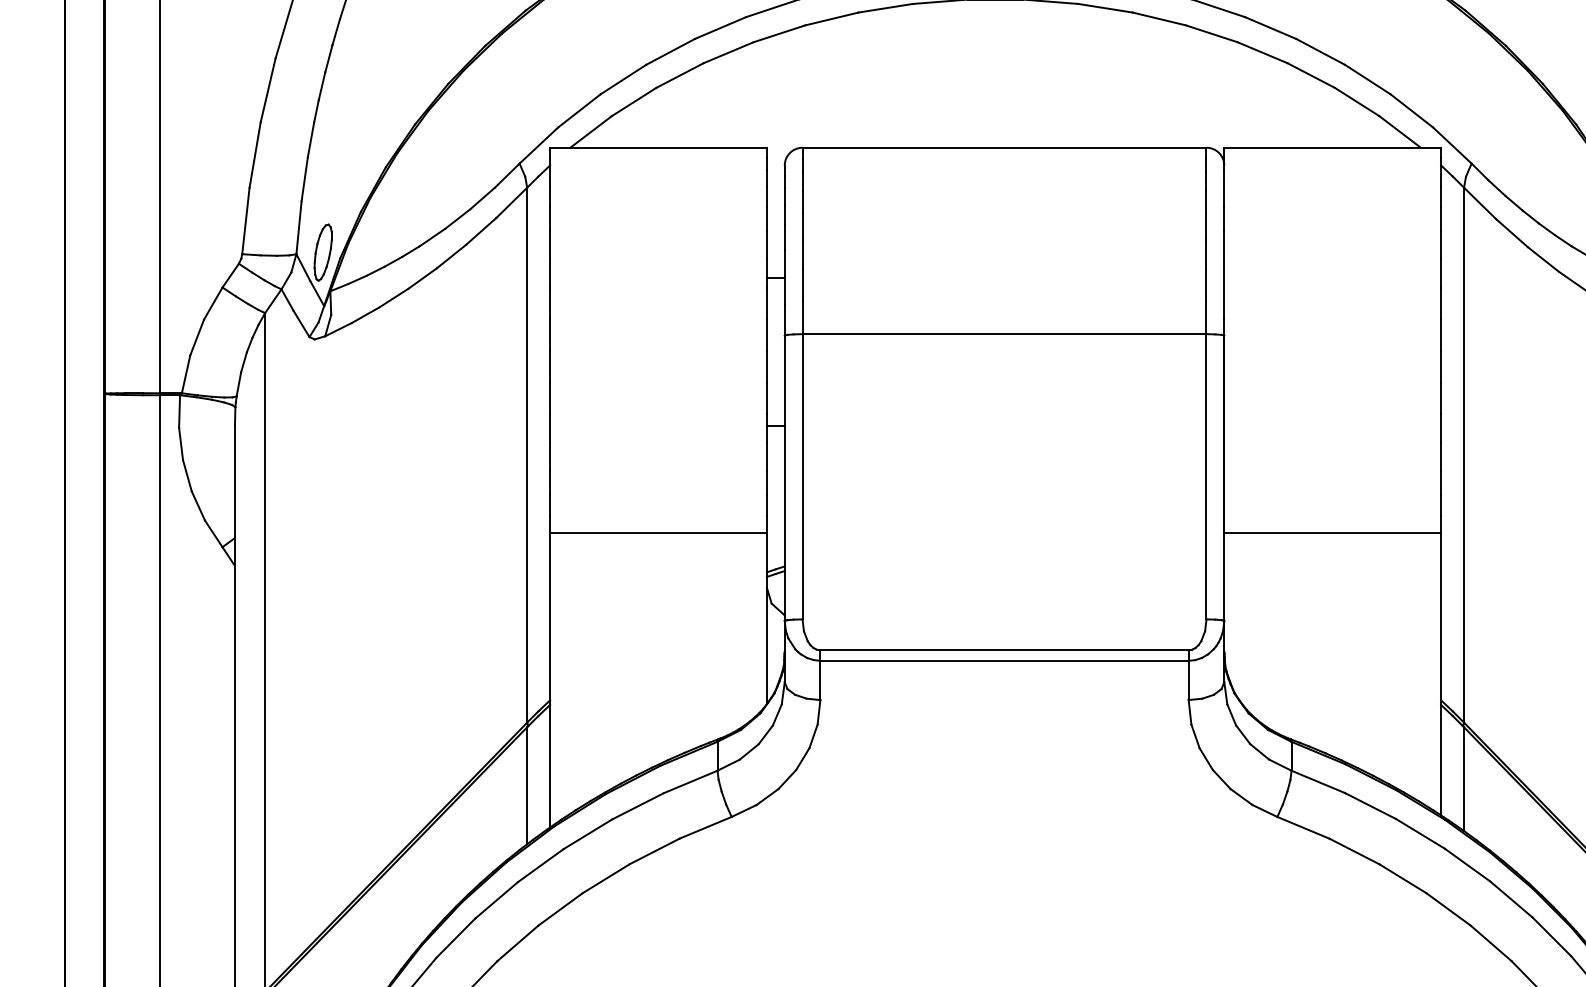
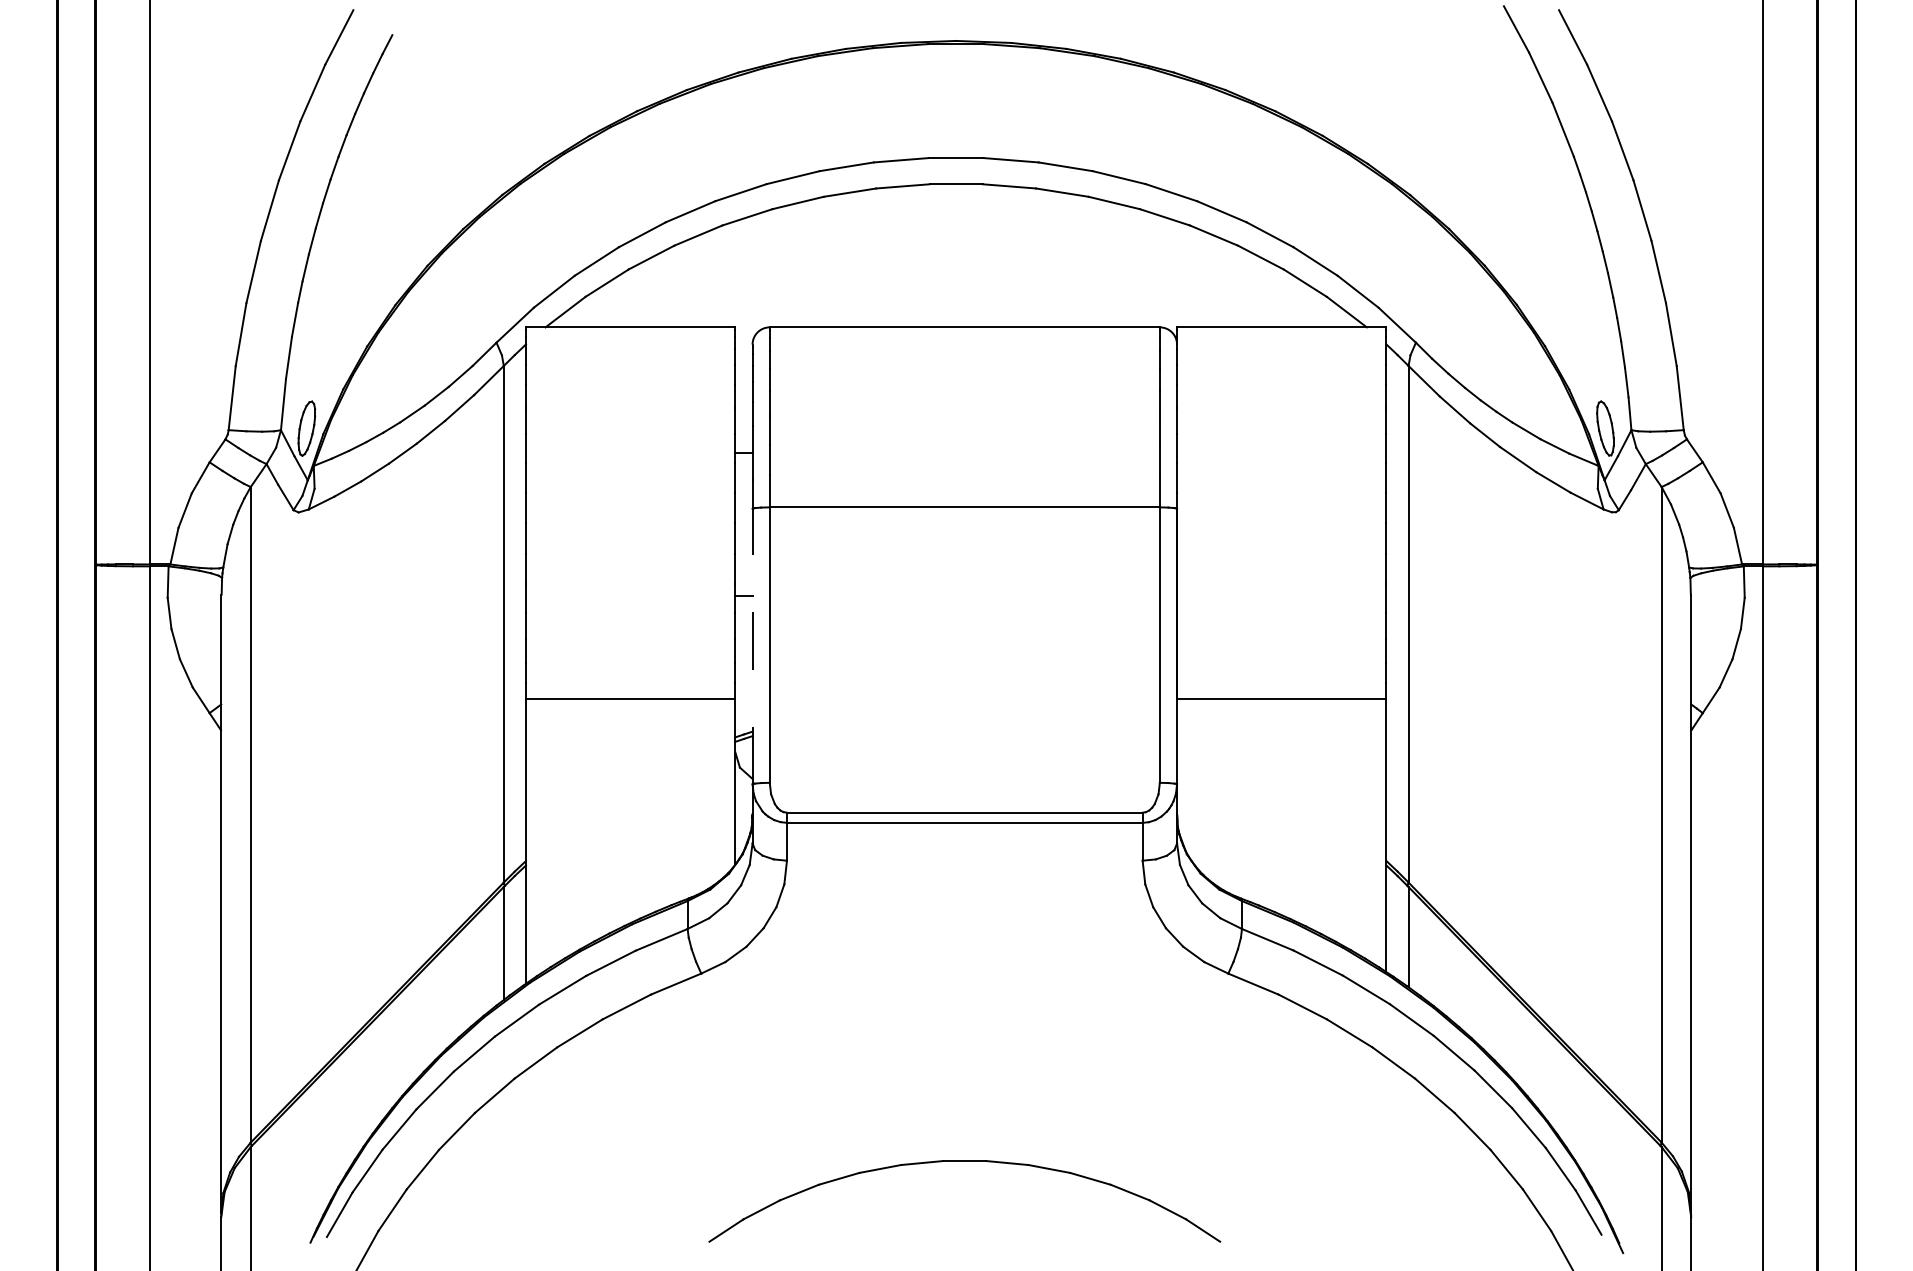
line: (784, 478) -> (752, 646), solid -> dashed

